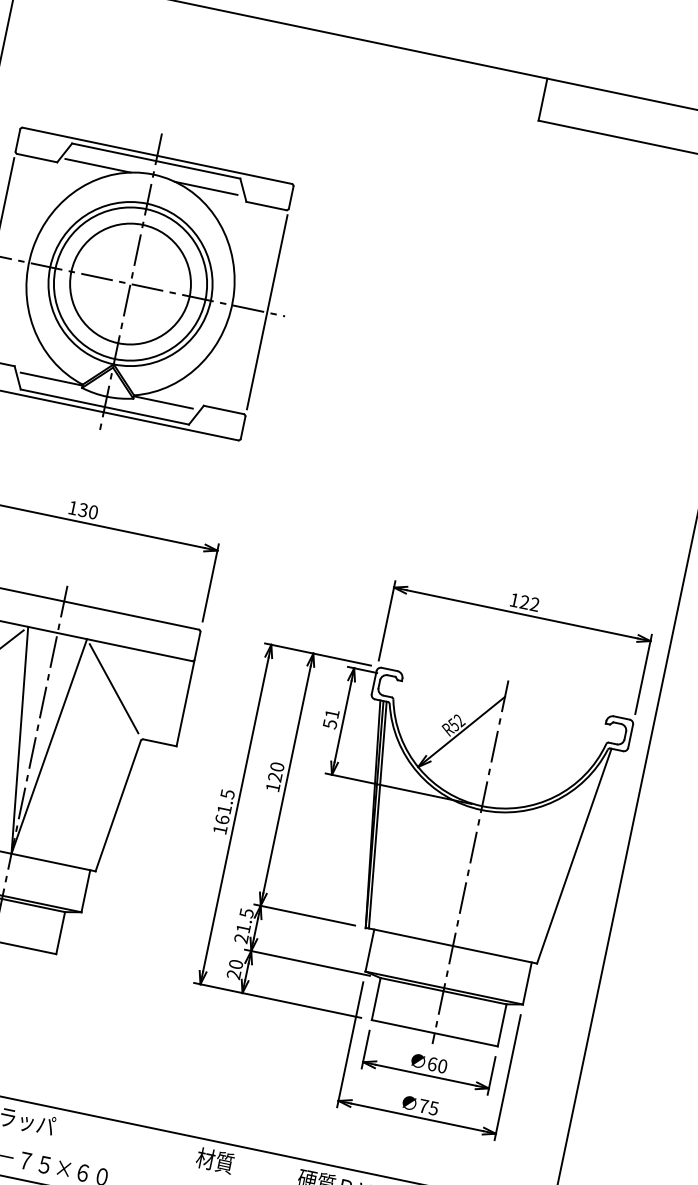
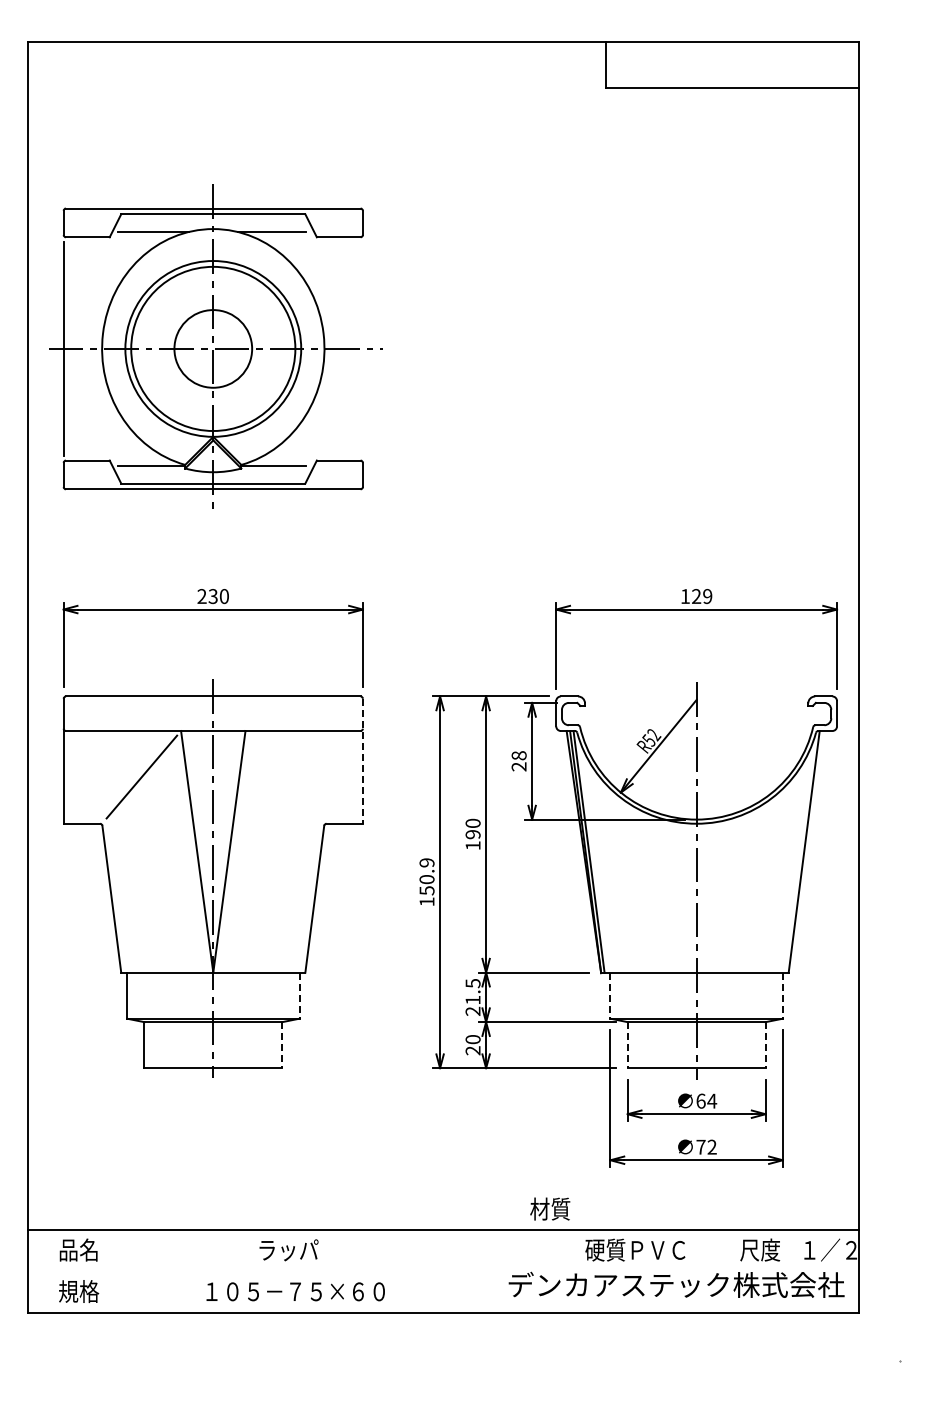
circle: (130, 283) -> (213, 348), size x0.6
line: (266, 312) -> (362, 348), removed
text: (72, 507) -> (201, 596), 130 -> 230
text: (534, 604) -> (707, 596), 122 -> 129
line: (113, 688) -> (284, 776), removed
line: (188, 689) -> (362, 761), solid -> dashed
text: (330, 719) -> (518, 761), 51 -> 28
text: (274, 777) -> (472, 834), 120 -> 190
text: (224, 806) -> (426, 876), 161.5 -> 150.9
line: (85, 891) -> (299, 996), solid -> dashed
line: (60, 933) -> (282, 1045), solid -> dashed
line: (369, 951) -> (610, 996), solid -> dashed
line: (526, 984) -> (782, 996), solid -> dashed
line: (375, 999) -> (627, 1045), solid -> dashed
line: (501, 1025) -> (765, 1045), solid -> dashed
text: (443, 1065) -> (712, 1100), 60 -> 64
text: (433, 1107) -> (711, 1146), 75 -> 72
text: (215, 1160) -> (550, 1208), moved

